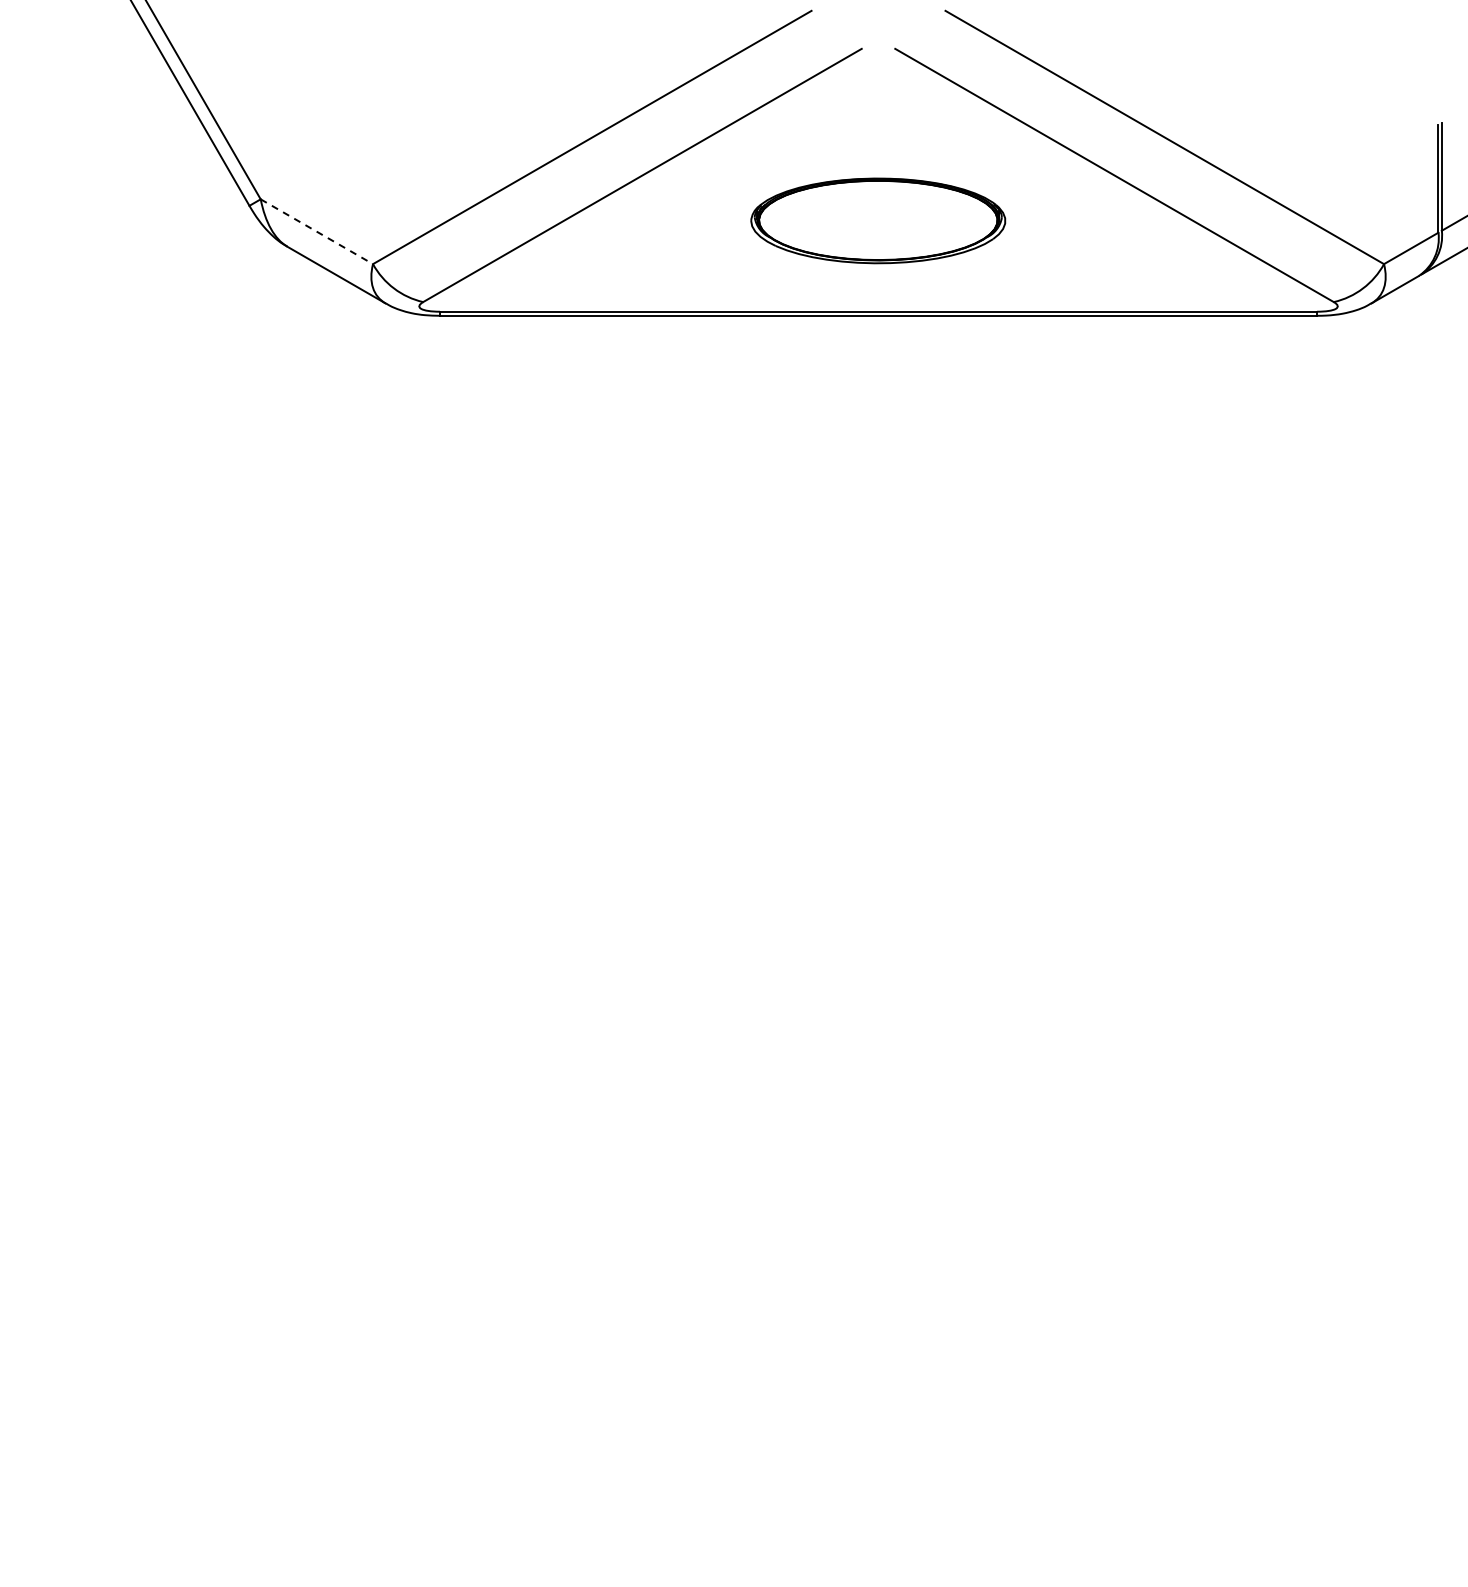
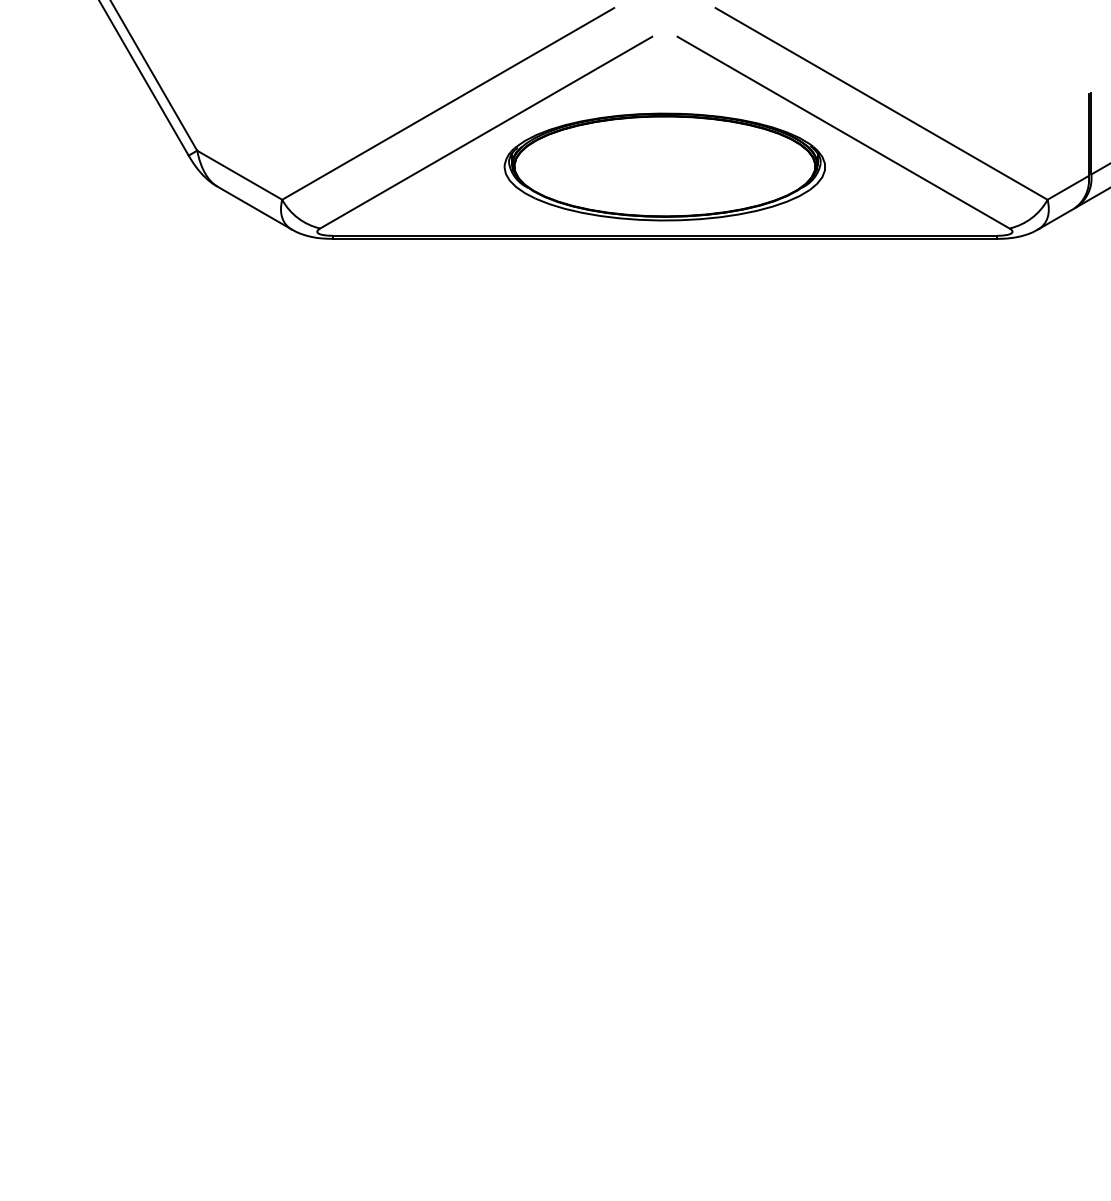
part: (877, 220) -> (664, 166), size x1.67
line: (316, 231) -> (239, 175), dashed -> solid

